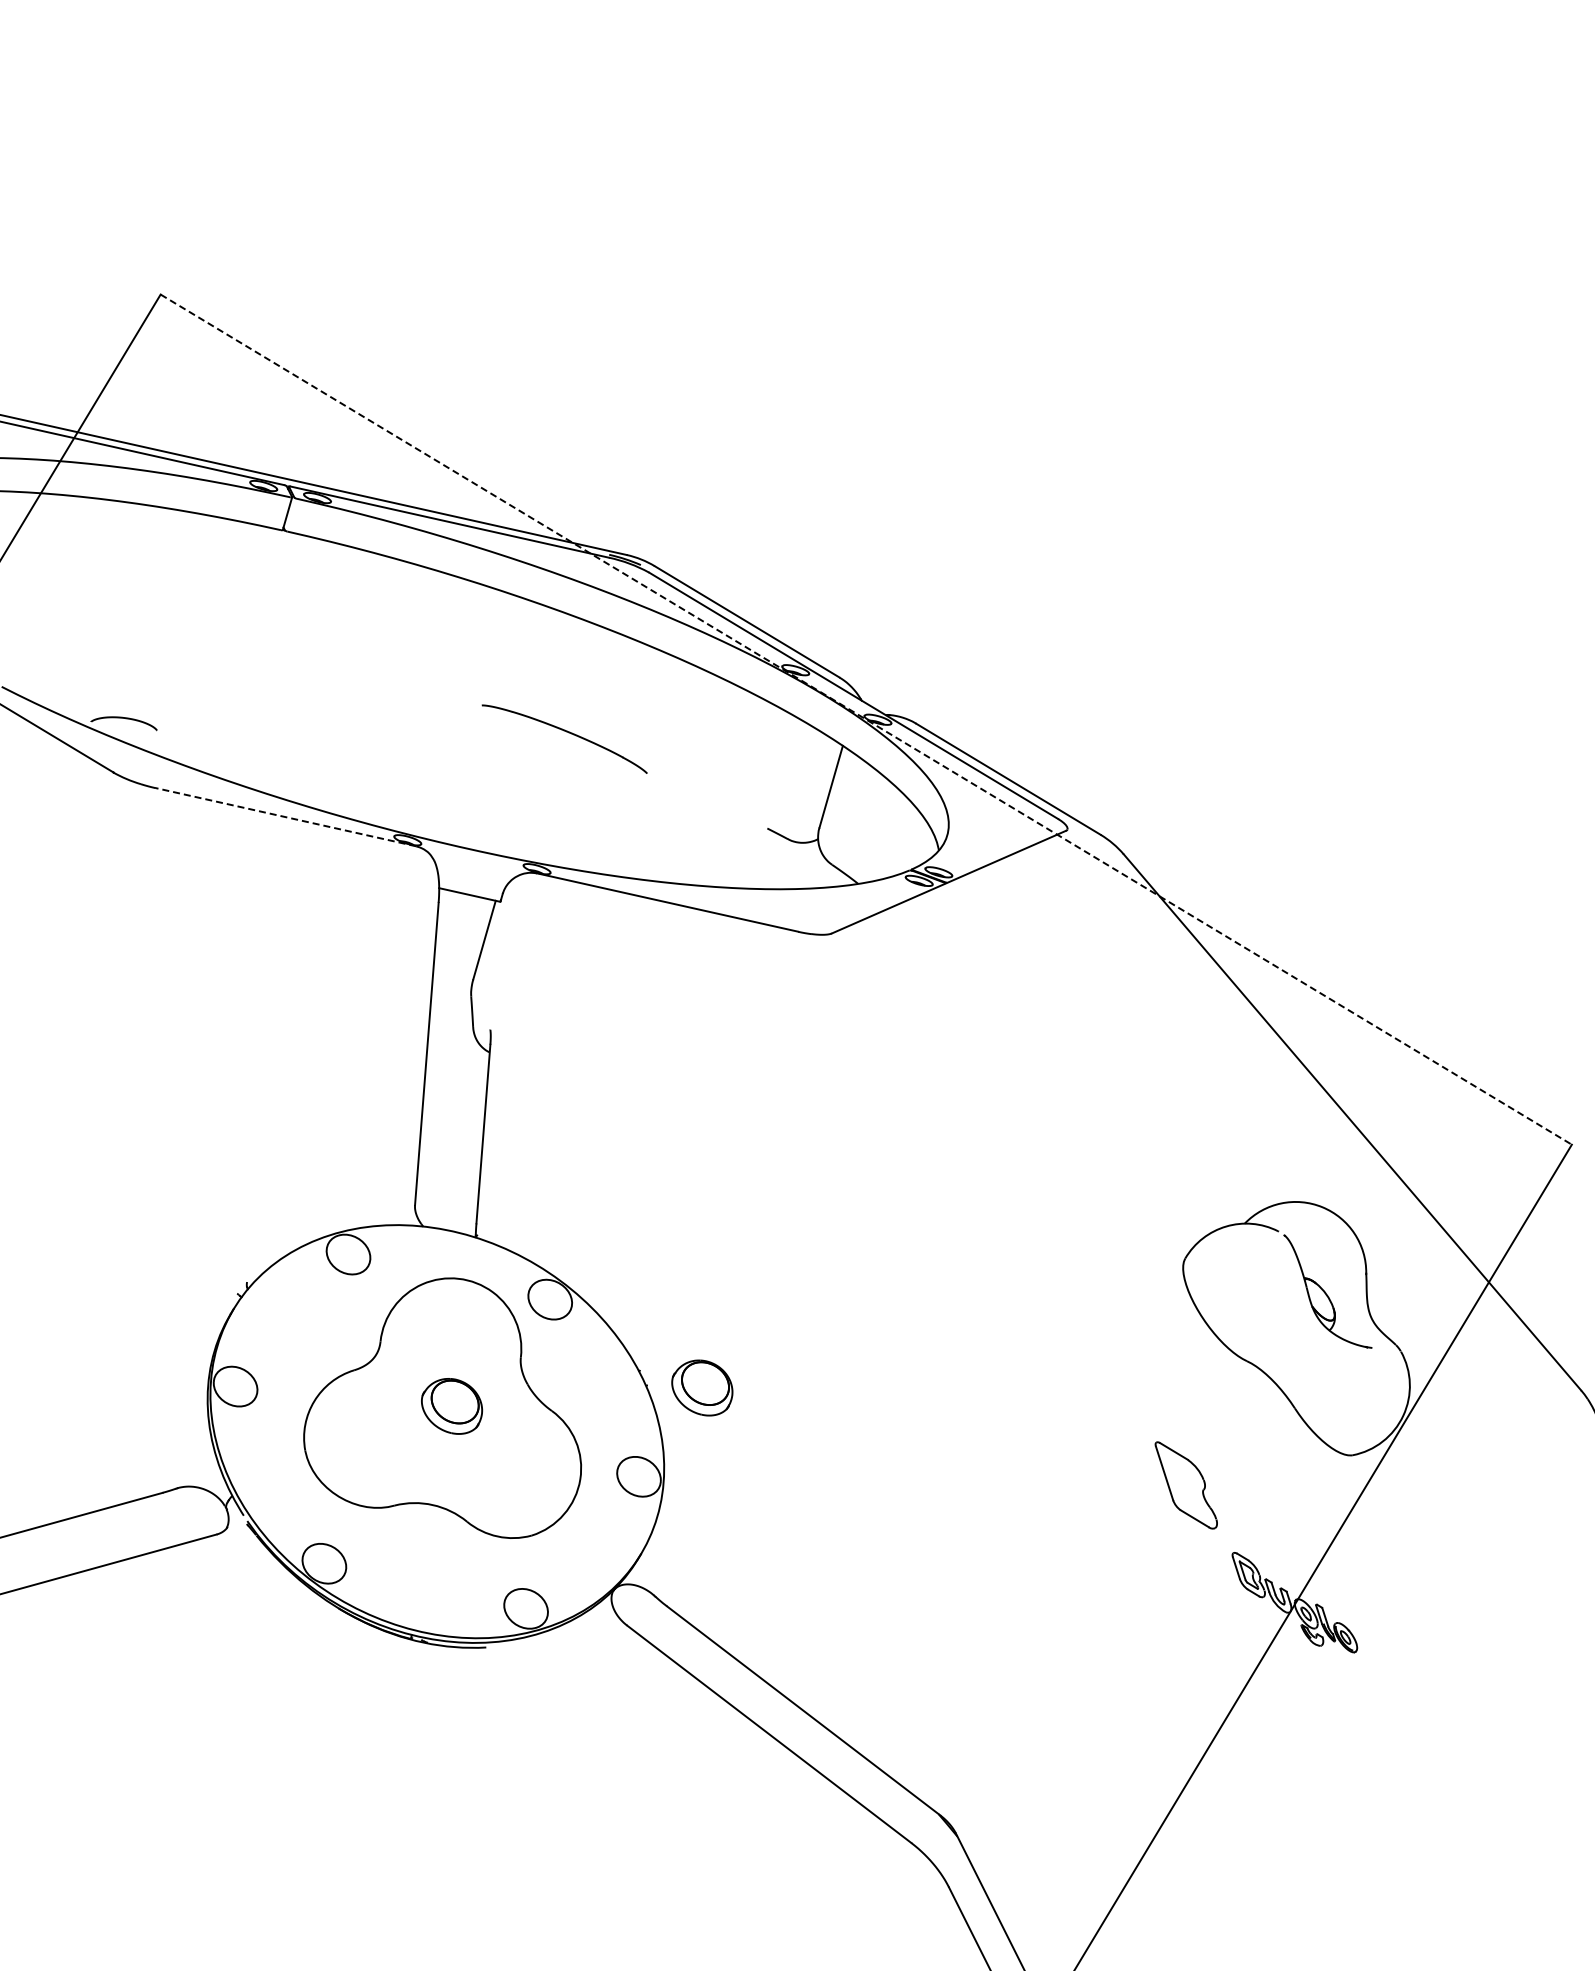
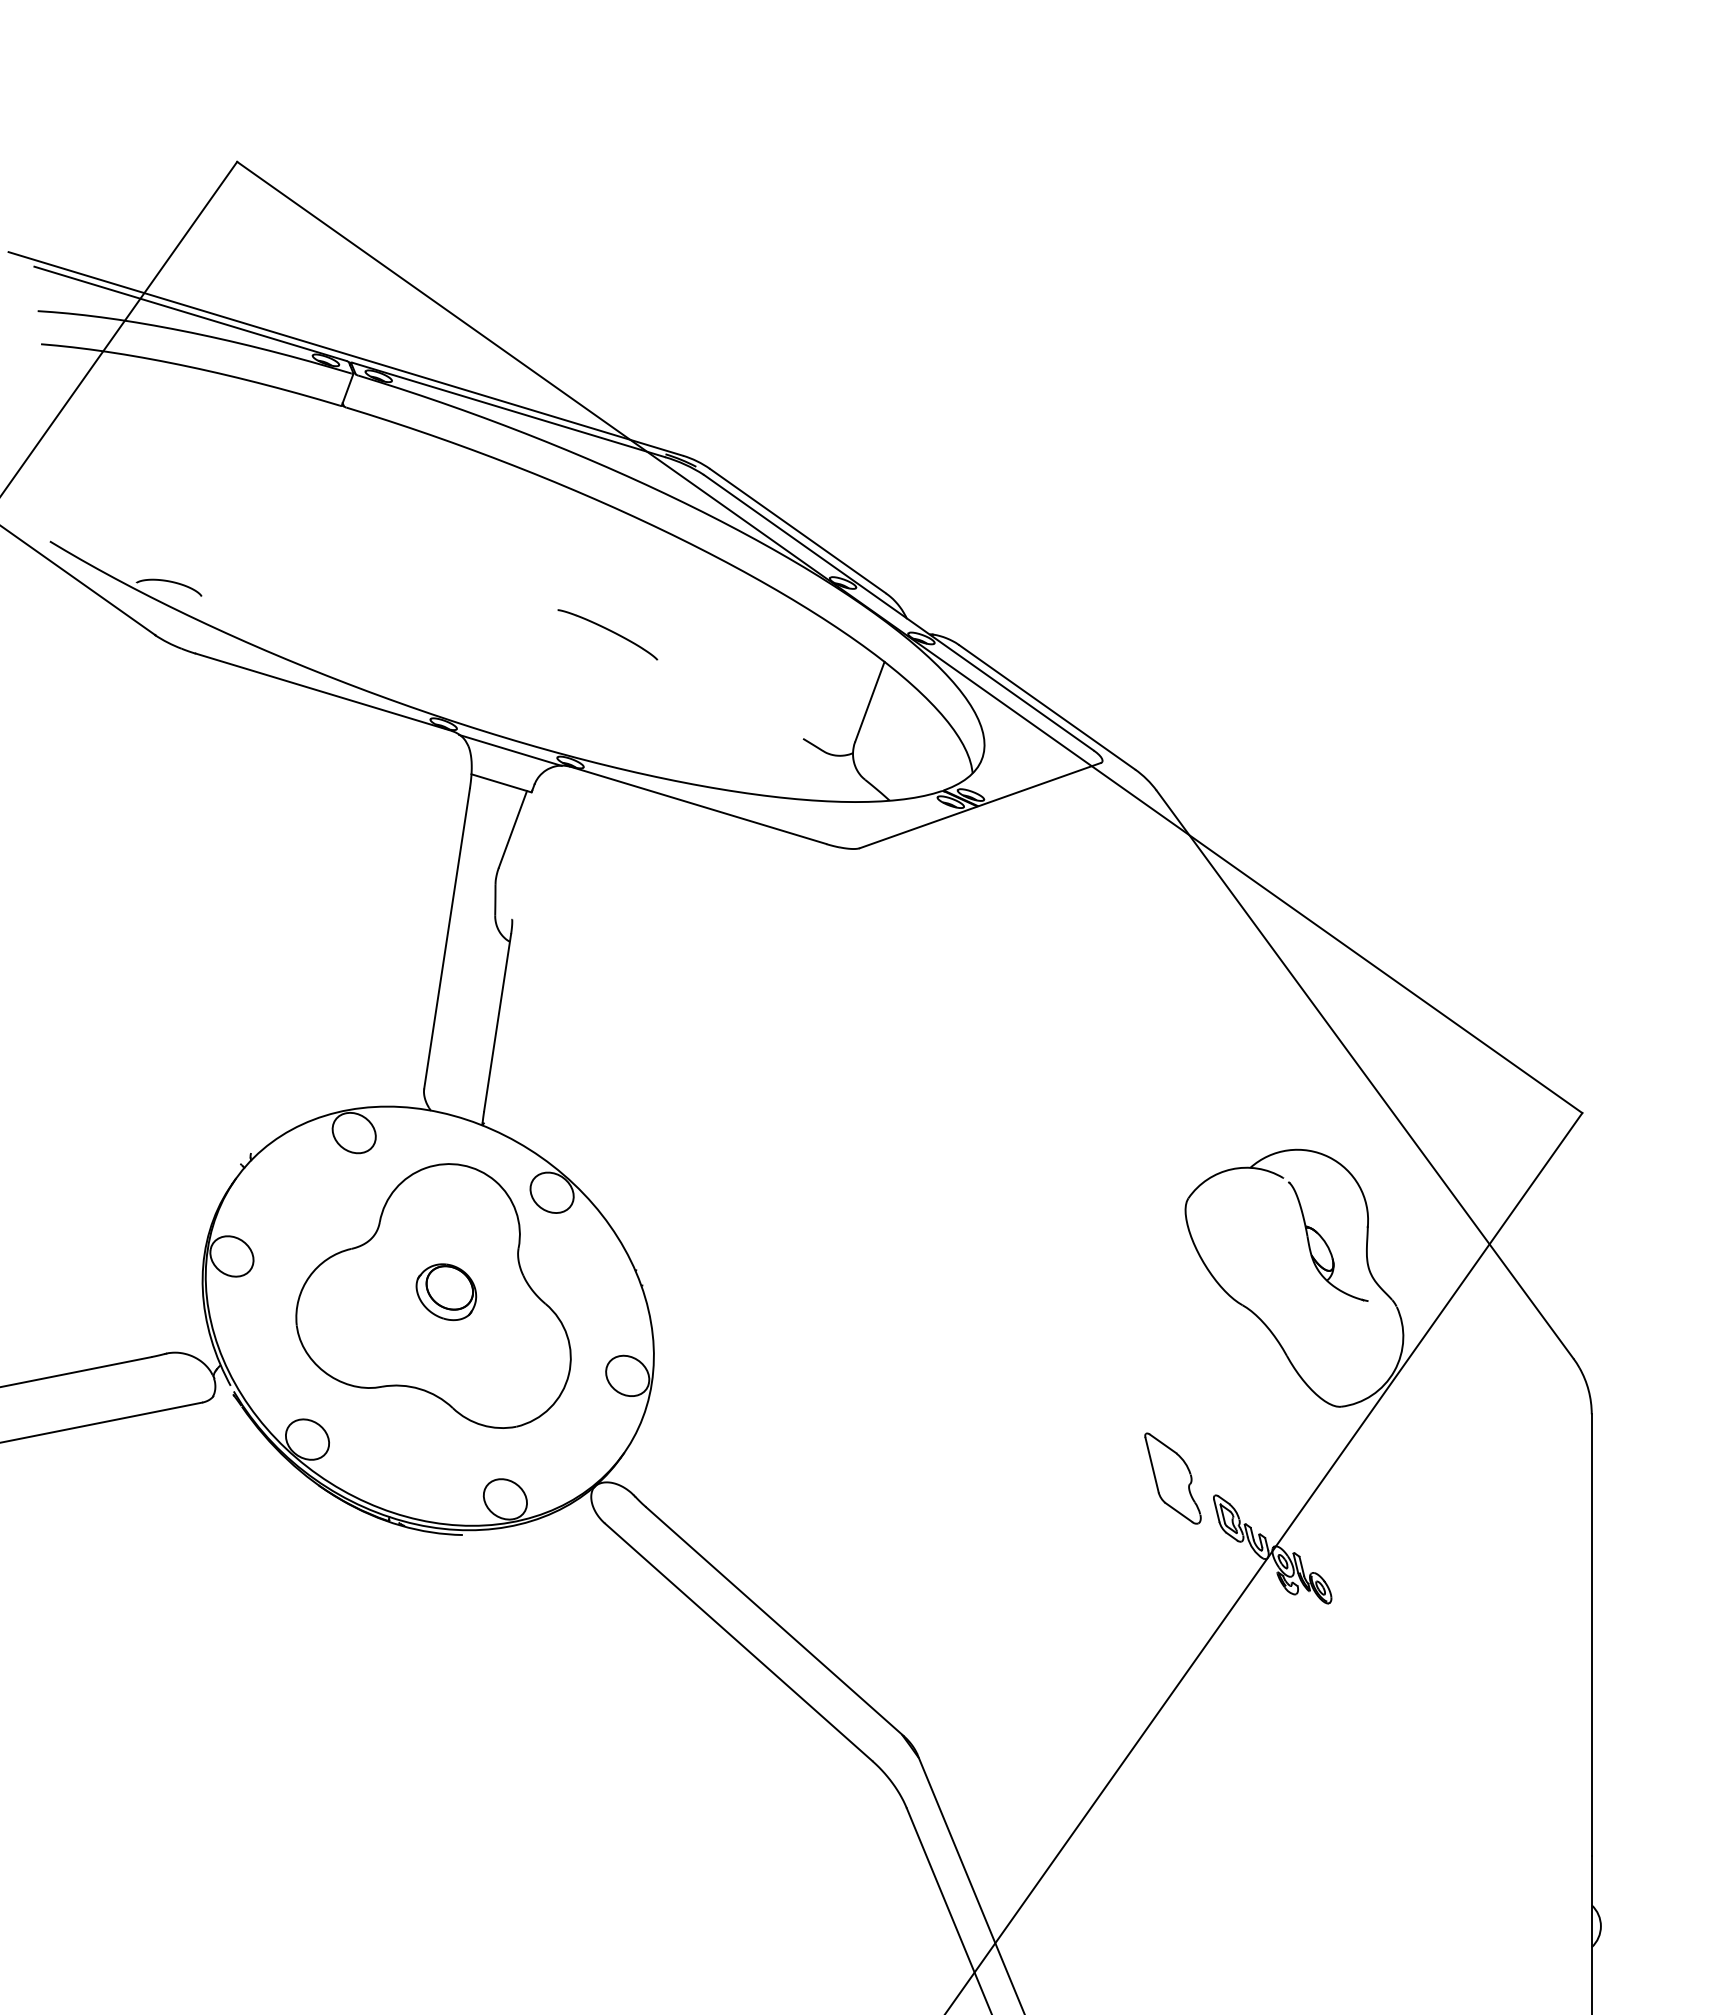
line: (865, 719) -> (909, 637), dashed -> solid
part: (564, 738) -> (607, 634), size x0.62
line: (285, 817) -> (323, 692), dashed -> solid
line: (476, 860) -> (510, 749), added
part: (702, 1388) -> (697, 1292), removed
part: (1185, 1485) -> (1172, 1478), moved

